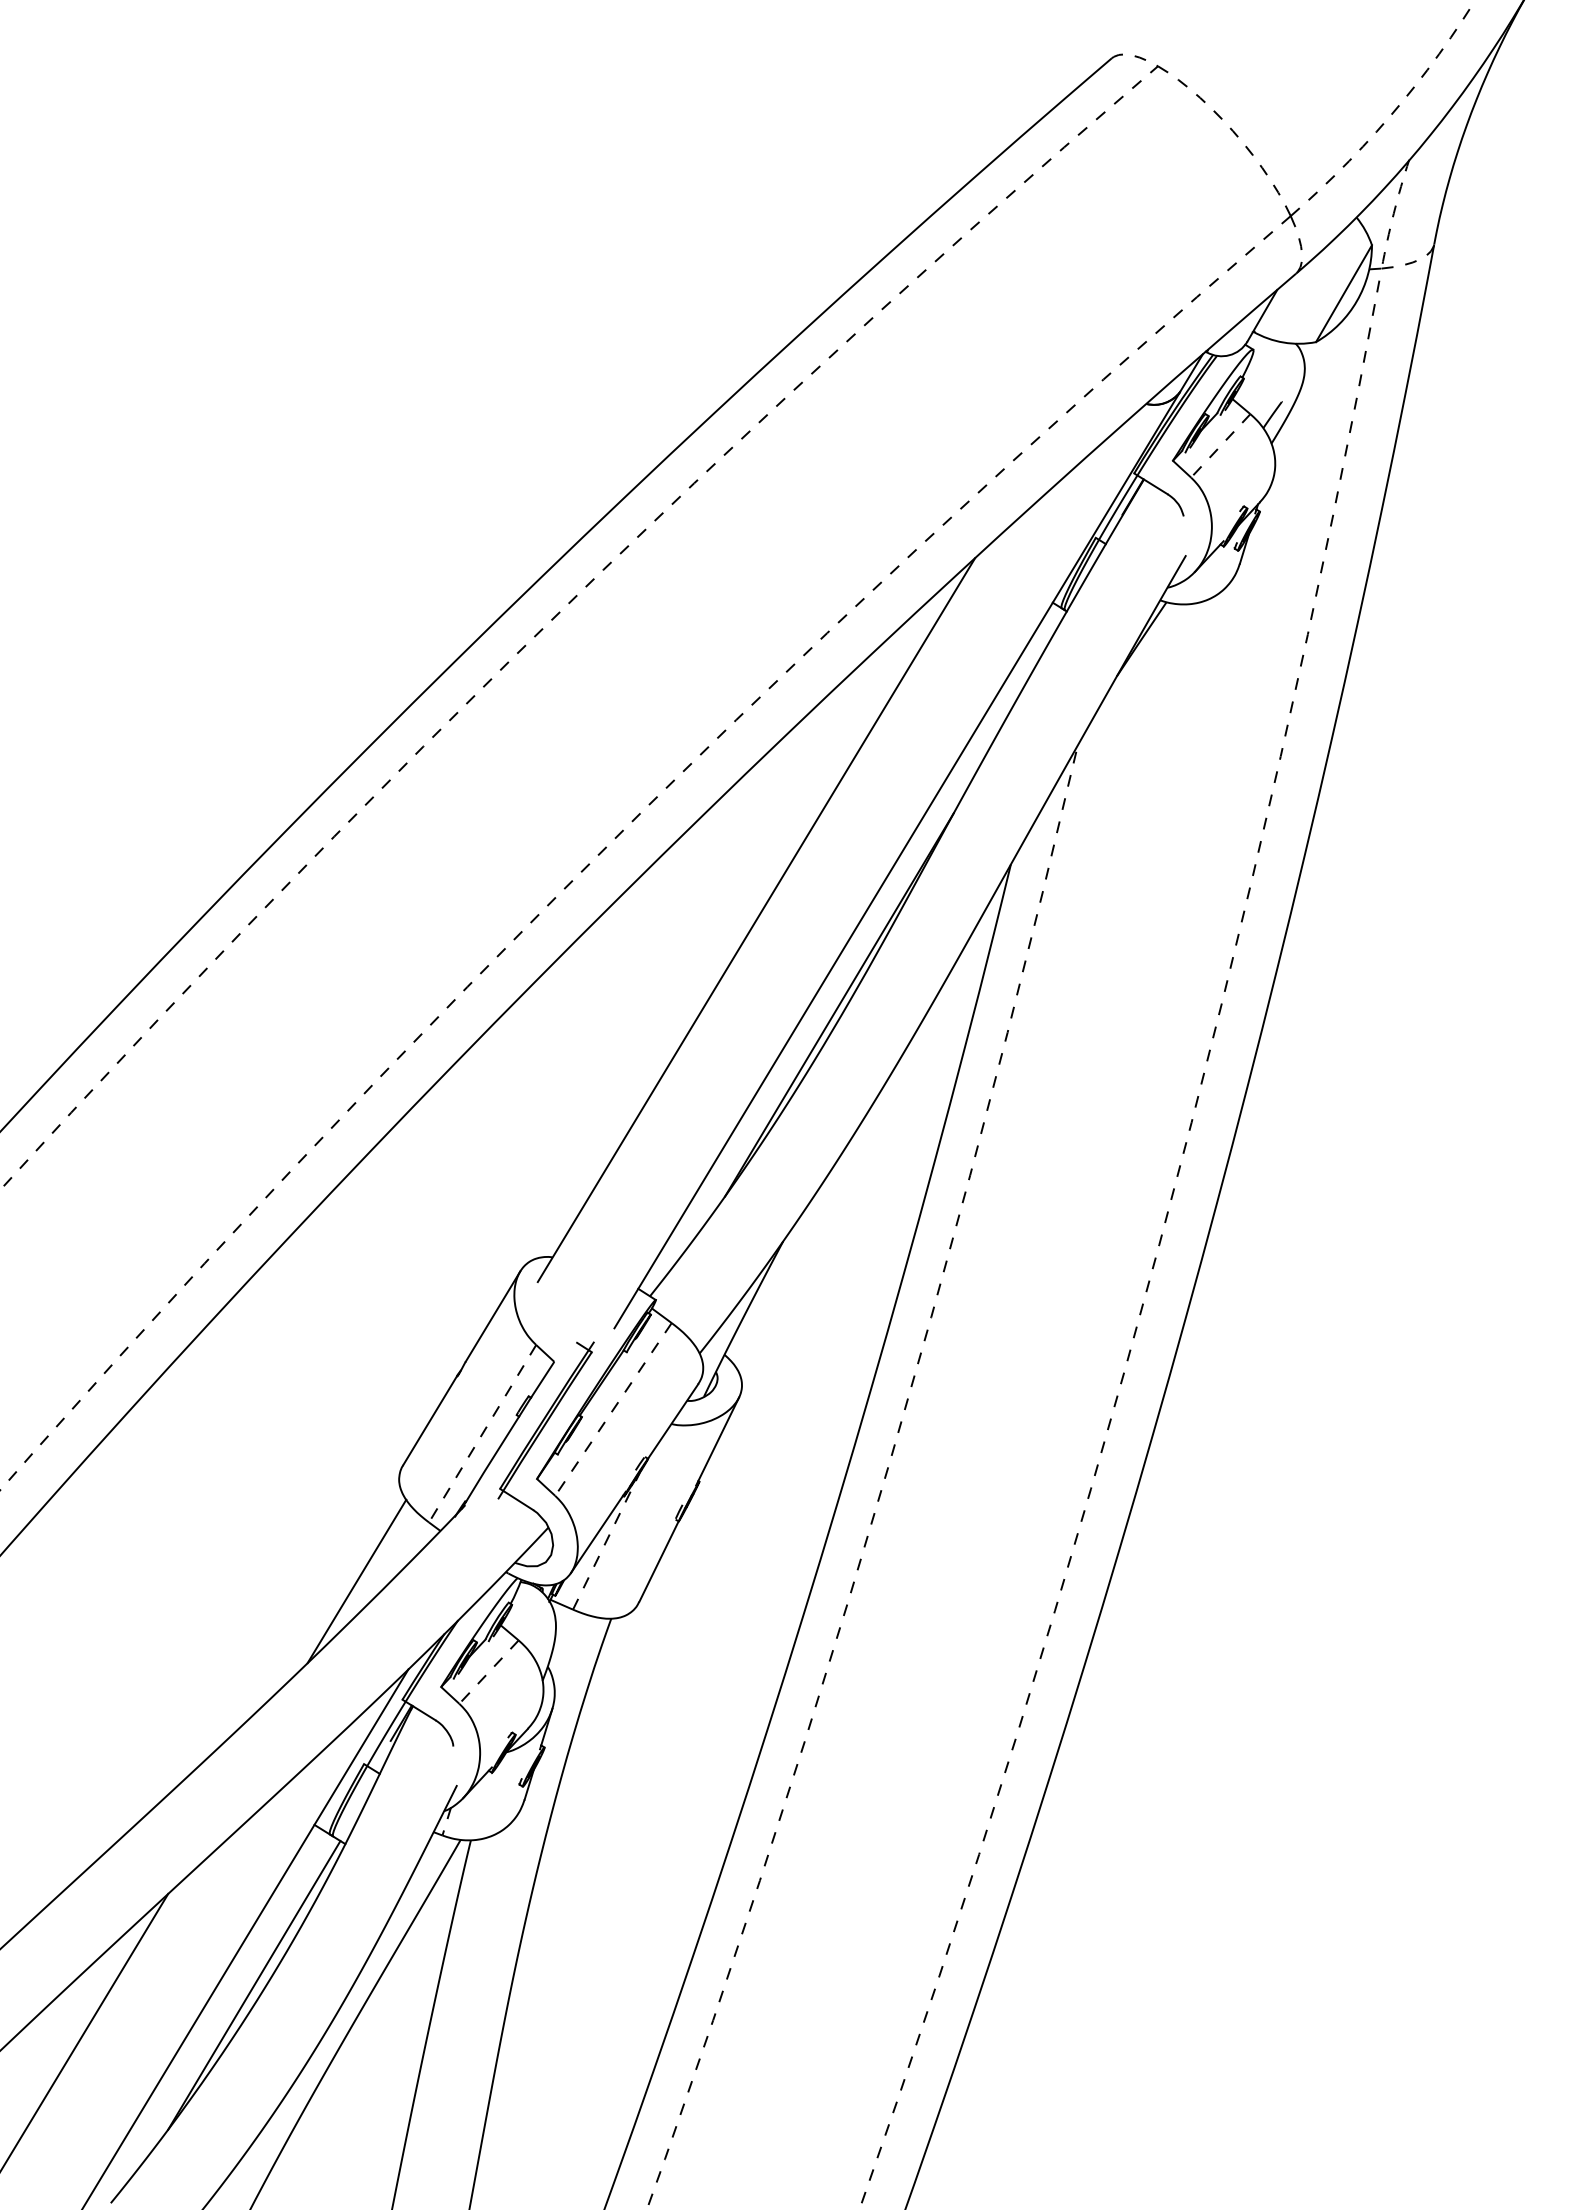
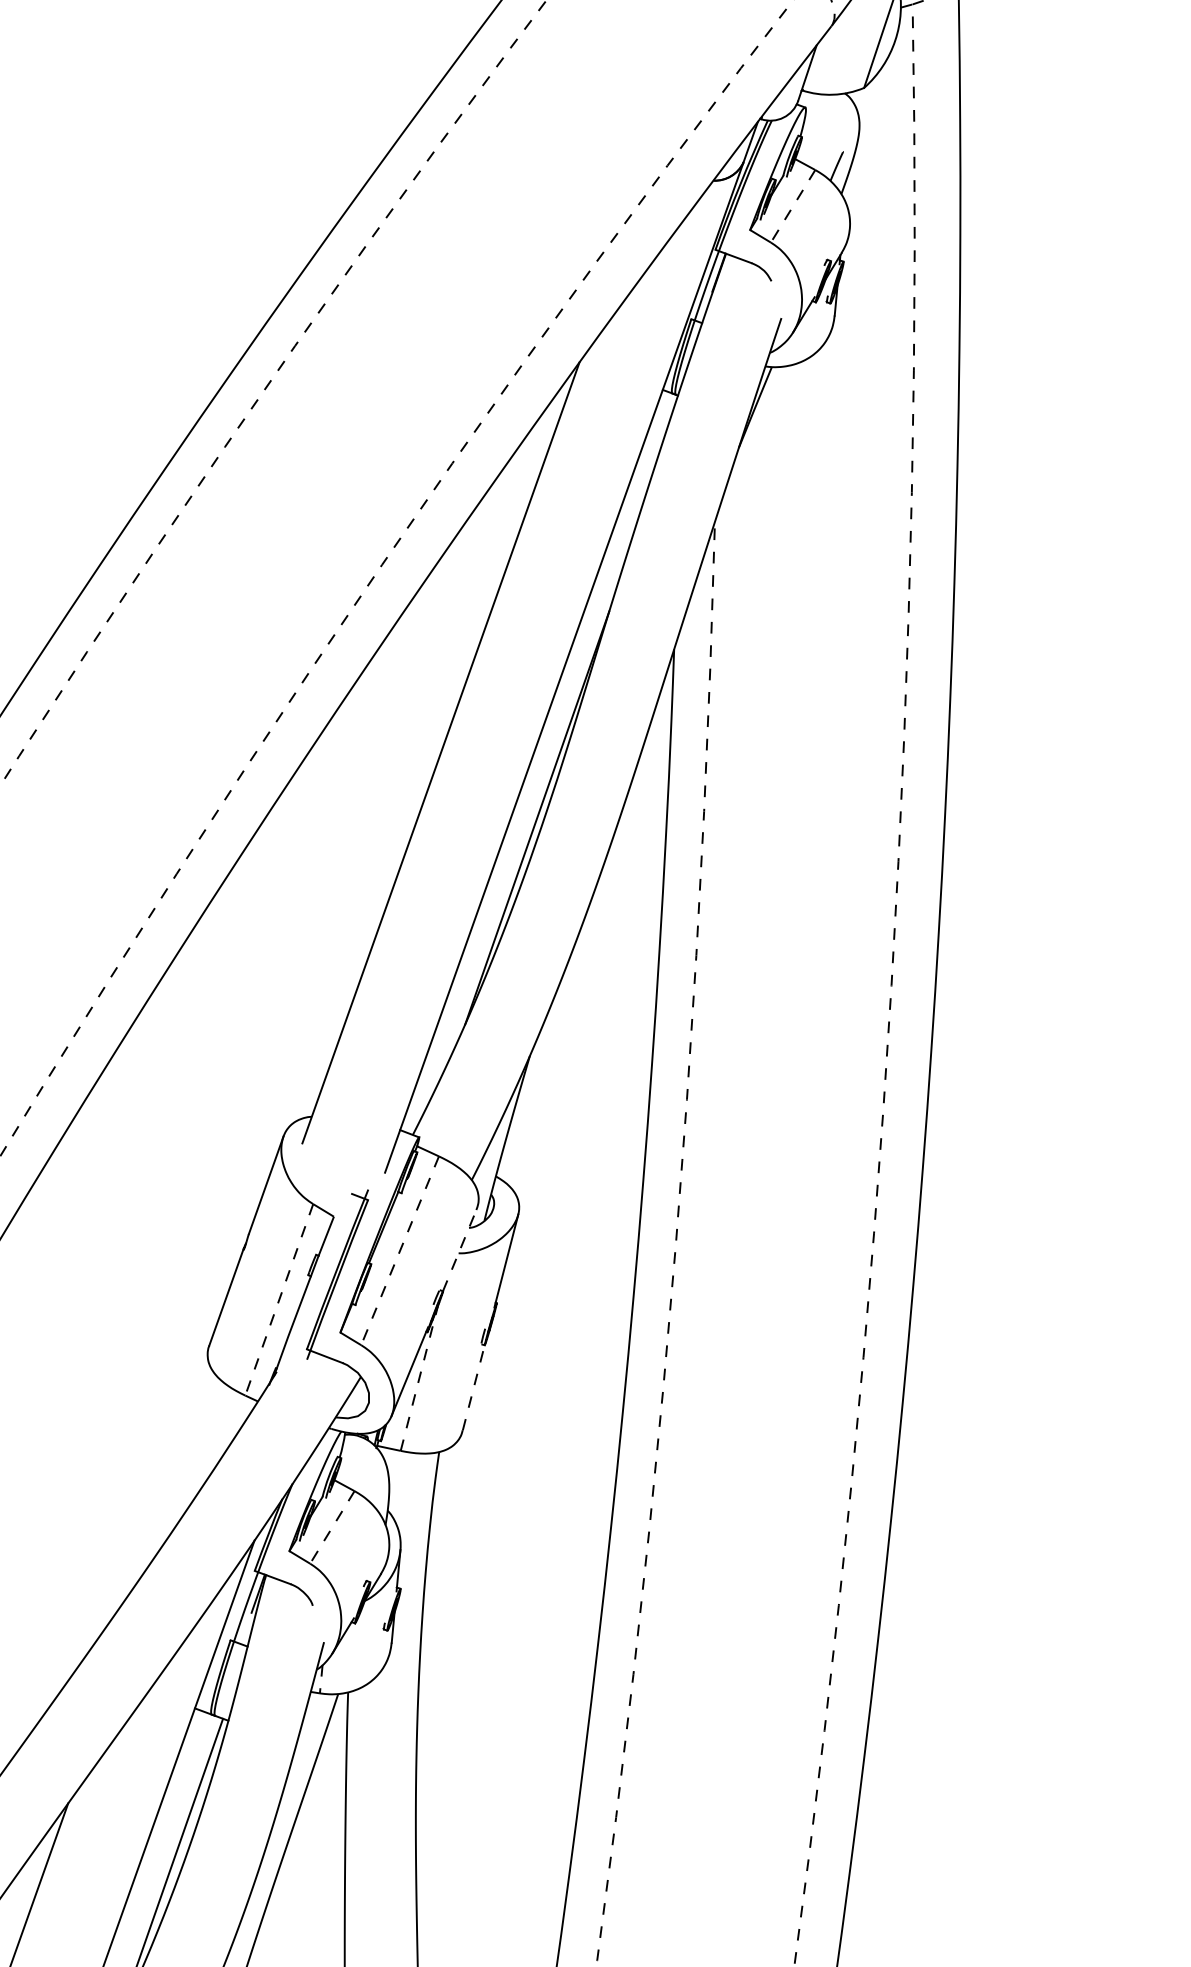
line: (673, 1421) -> (460, 1250), solid -> dashed
line: (659, 1561) -> (474, 1387), solid -> dashed
line: (356, 1581) -> (187, 1466), removed

